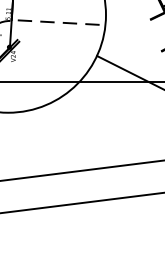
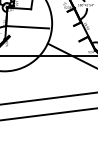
line: (55, 22) -> (27, 27), dashed -> solid

